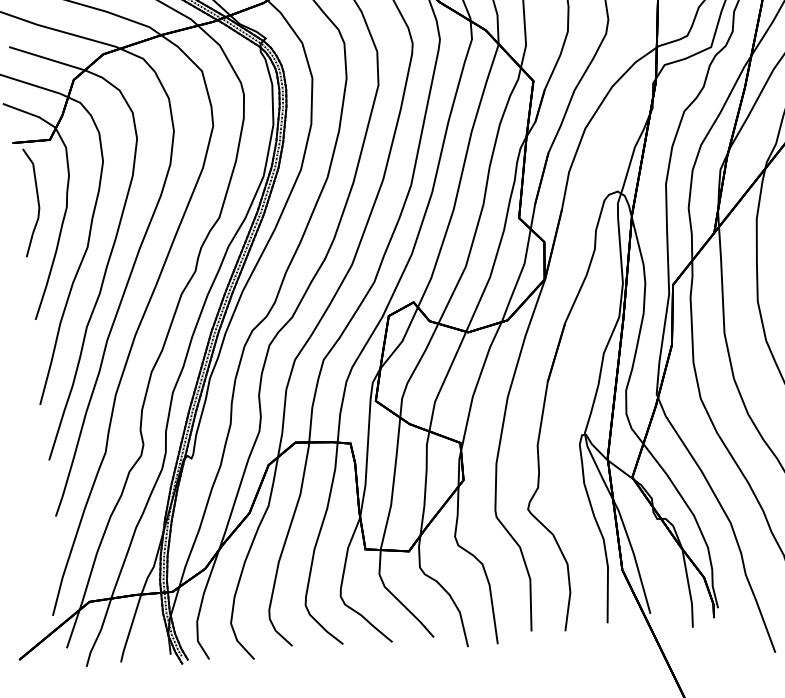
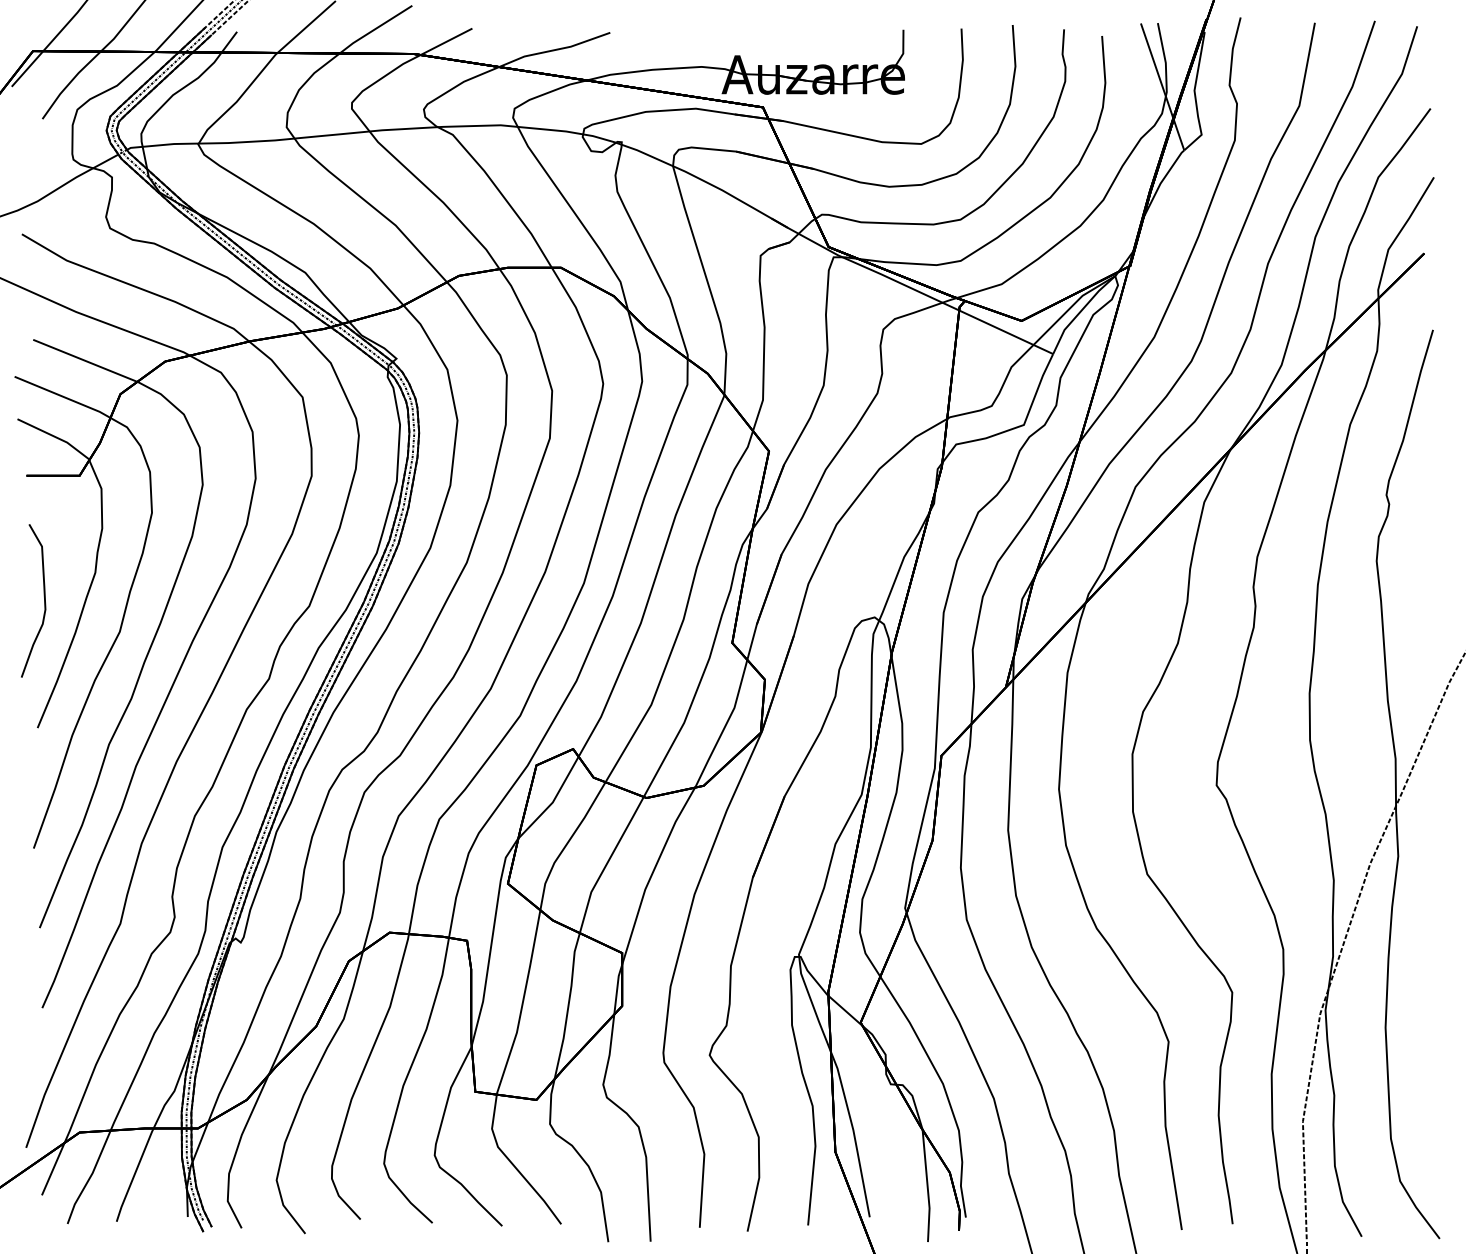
part: (37, 198) -> (43, 596), moved

